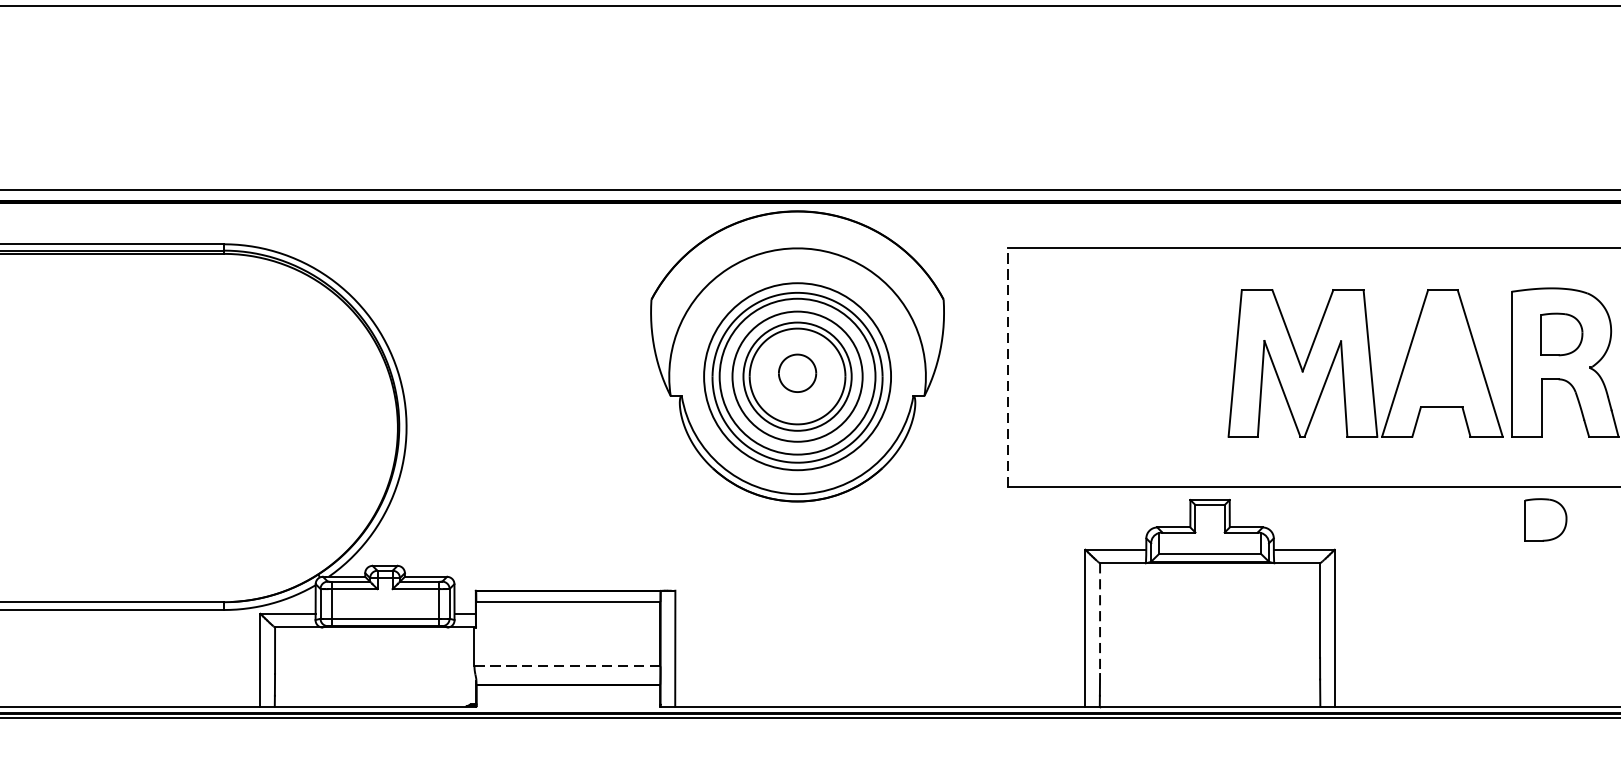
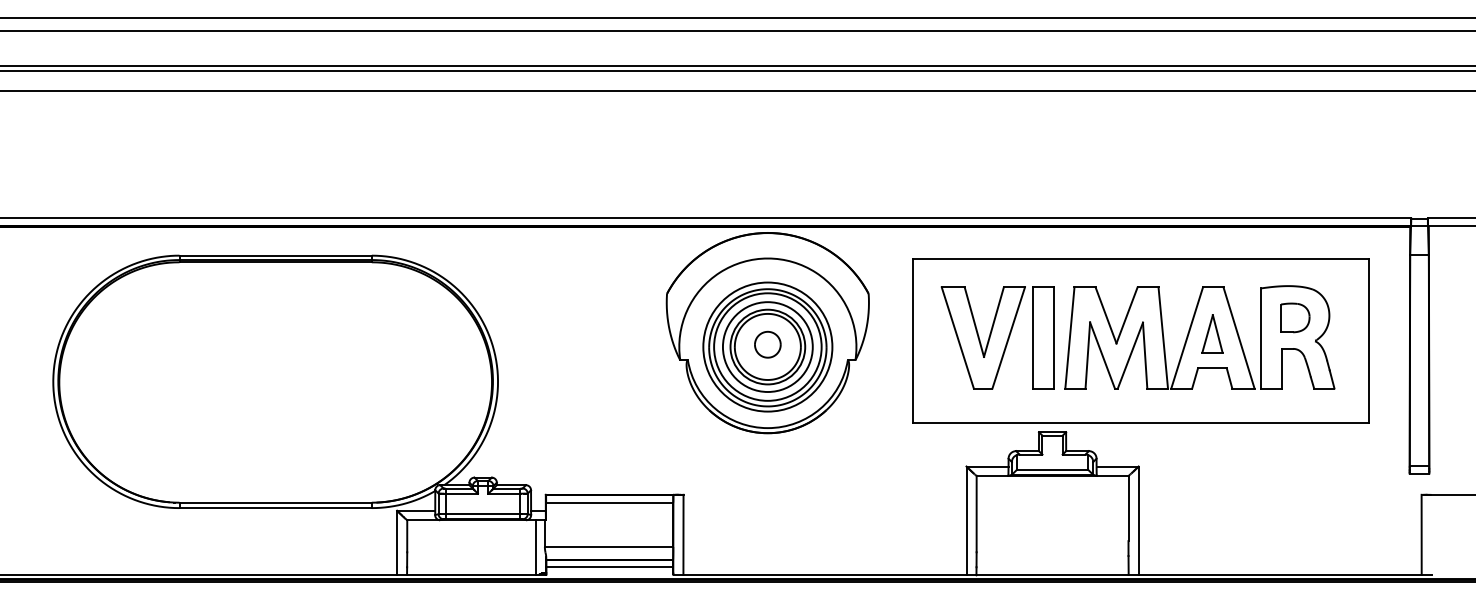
part: (1441, 357) -> (1212, 333), added
part: (1130, 362) -> (997, 337), added
line: (1008, 367) -> (913, 340), dashed -> solid
part: (1546, 519) -> (1284, 445), removed
line: (1099, 619) -> (976, 514), dashed -> solid
line: (462, 667) -> (536, 547), added
line: (568, 667) -> (609, 547), dashed -> solid
line: (568, 696) -> (609, 567), added

